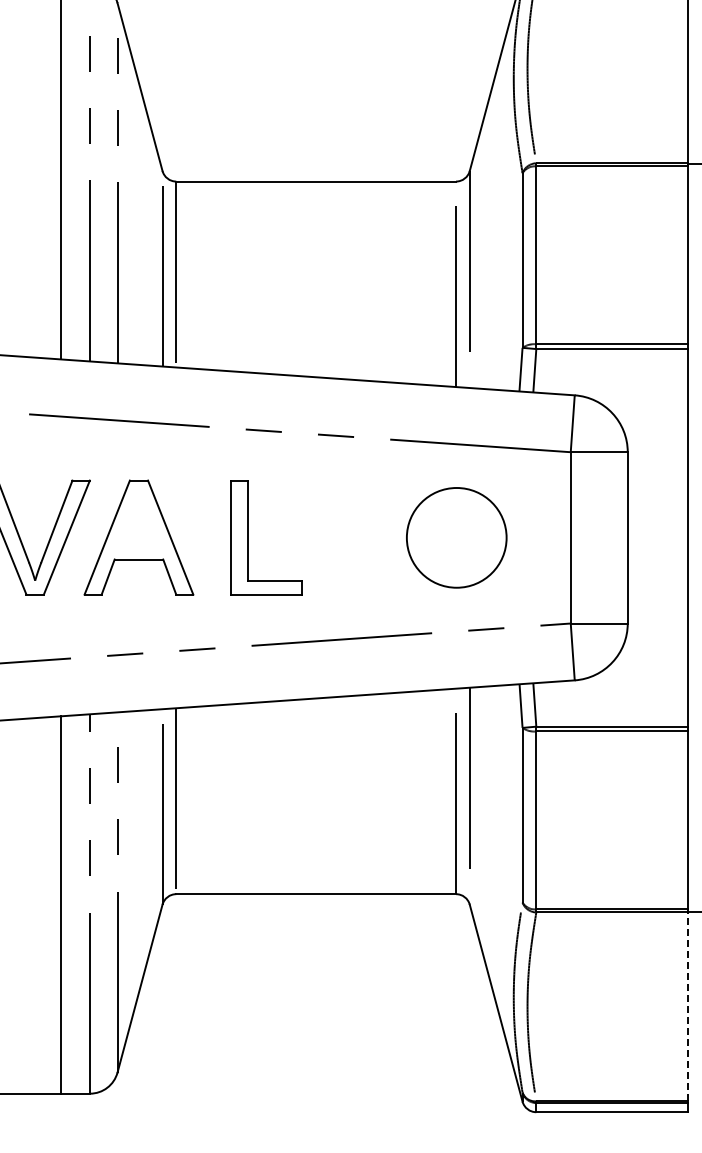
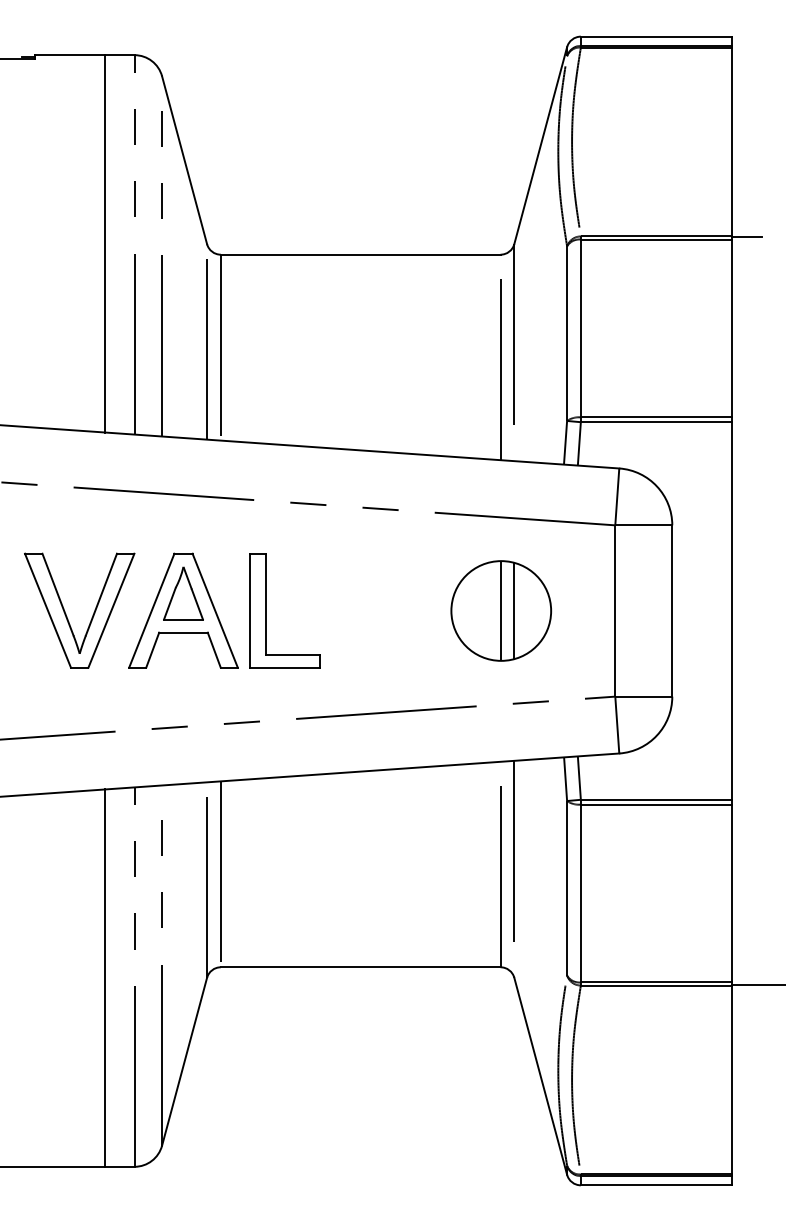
part: (138, 520) -> (183, 593), added
part: (247, 537) -> (266, 610), moved
line: (455, 537) -> (500, 610), added
line: (469, 537) -> (514, 610), added
line: (687, 1006) -> (732, 1079), dashed -> solid

